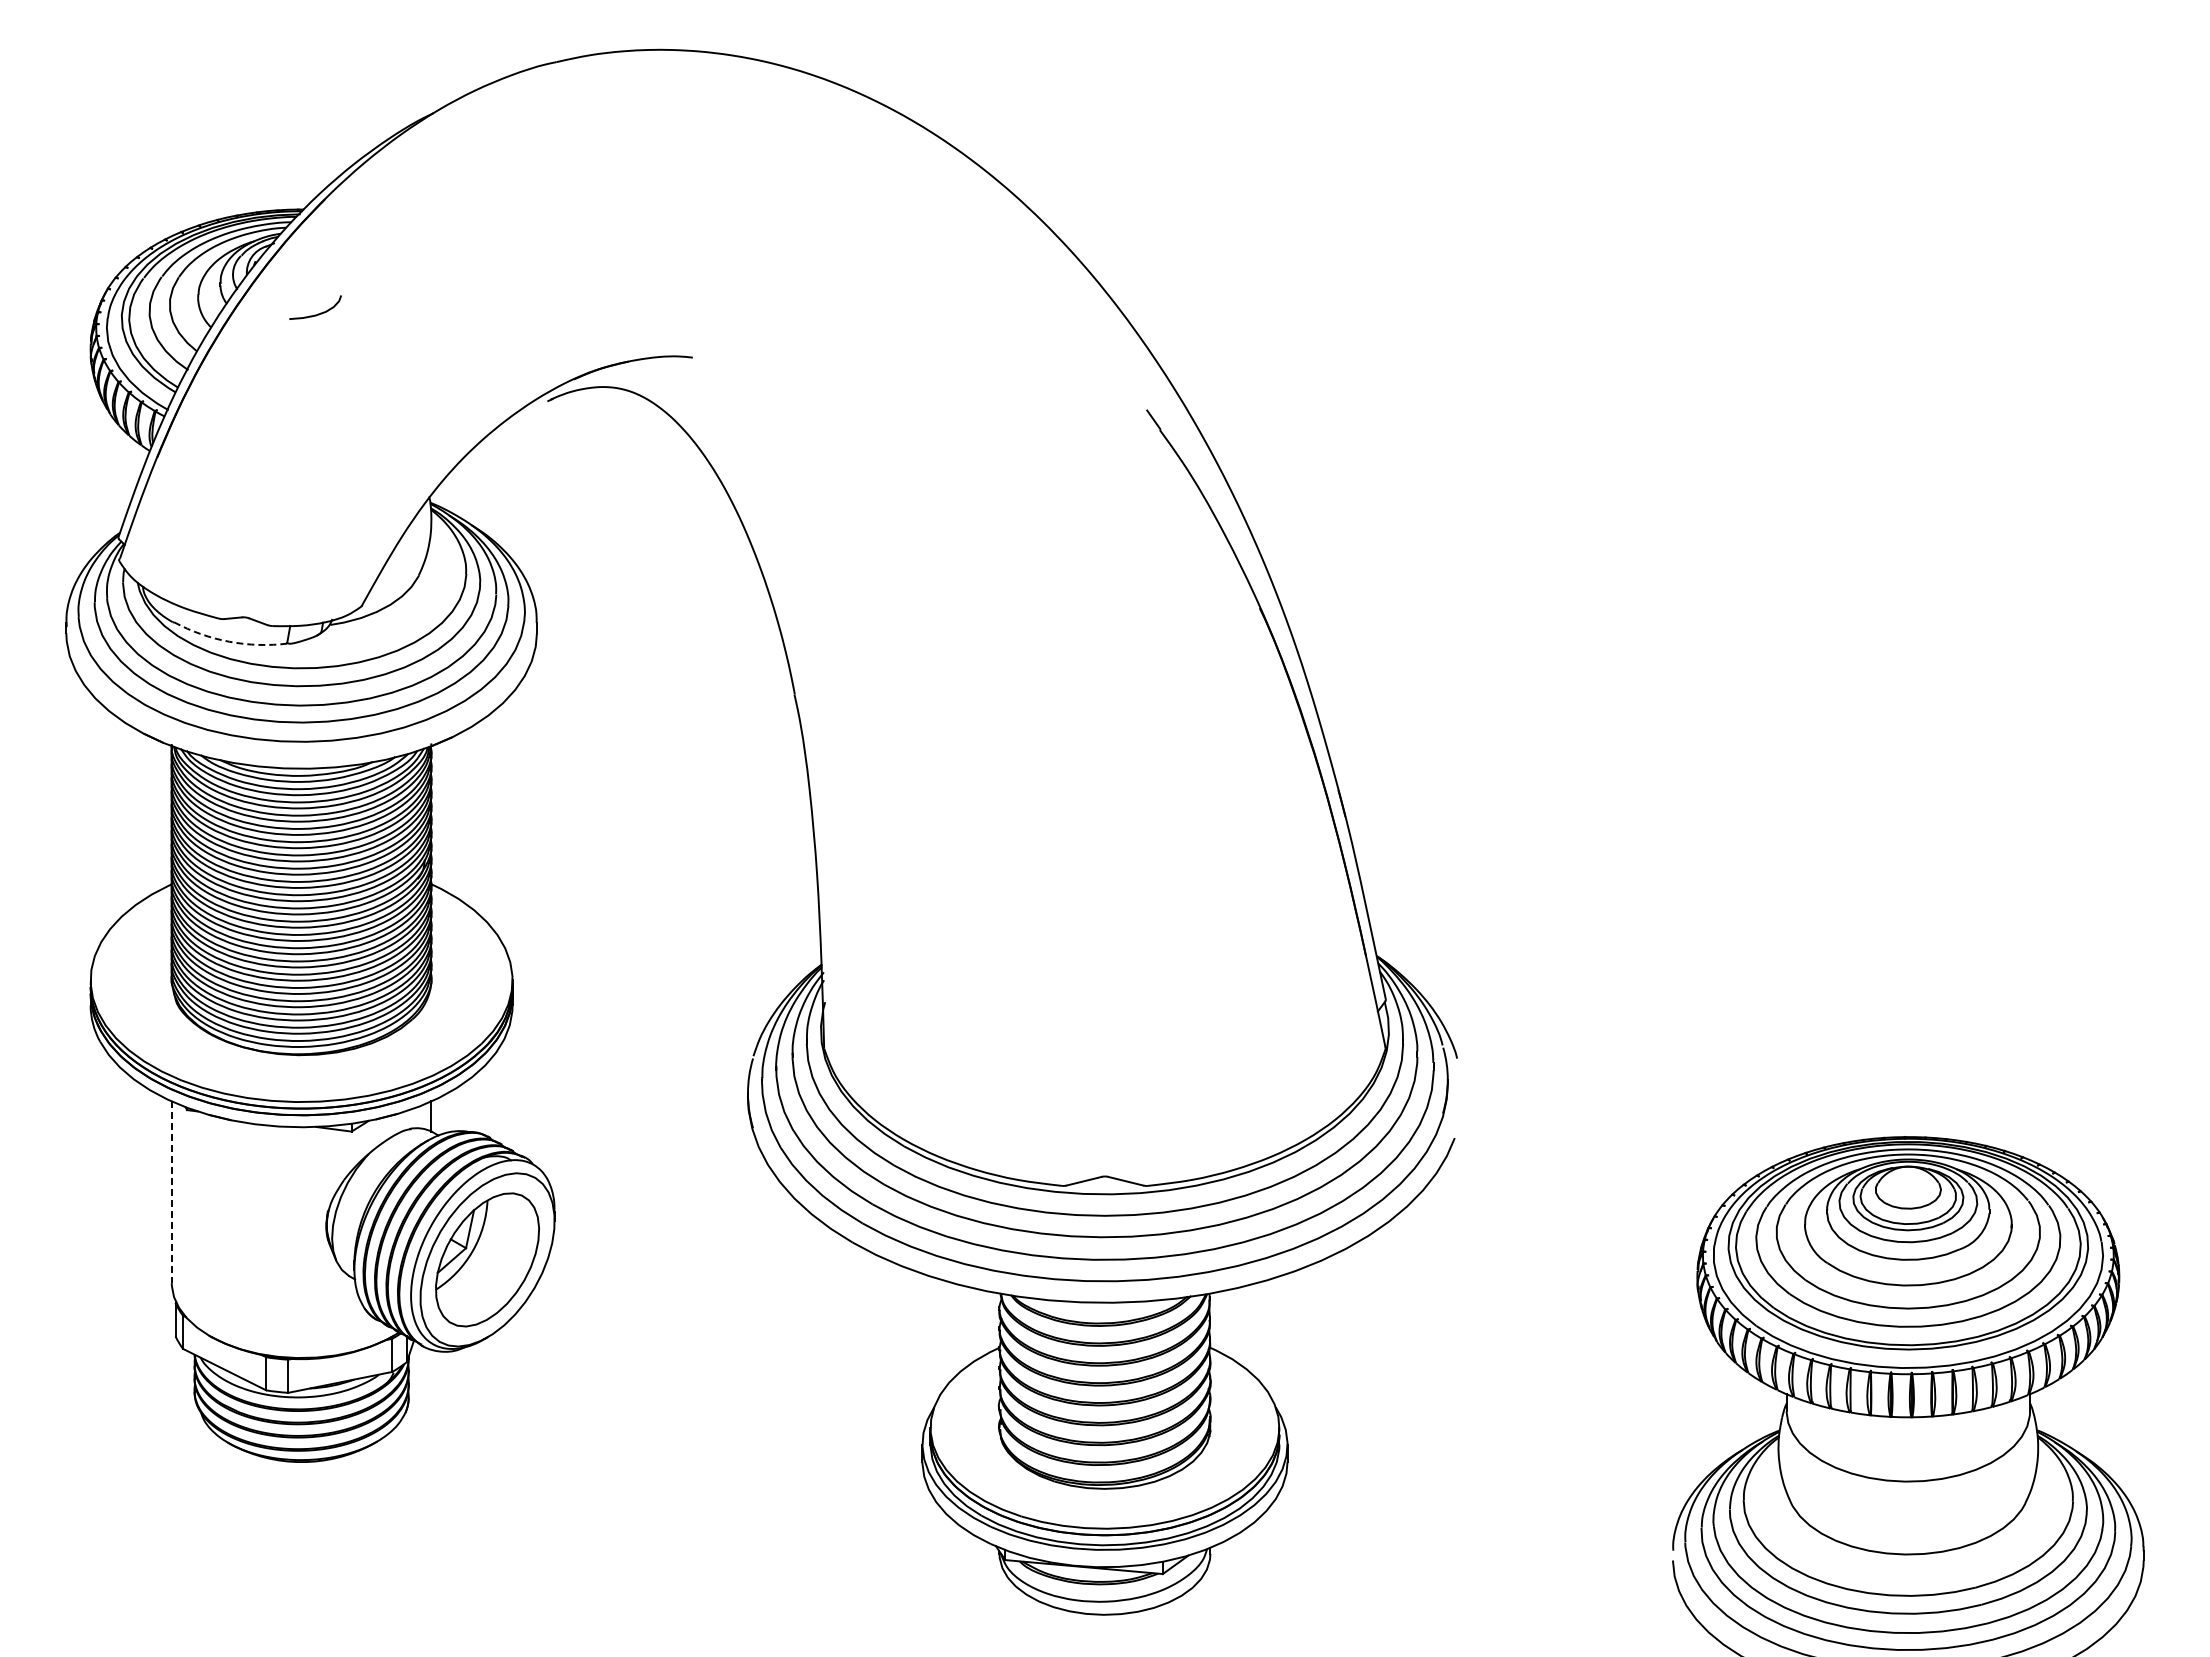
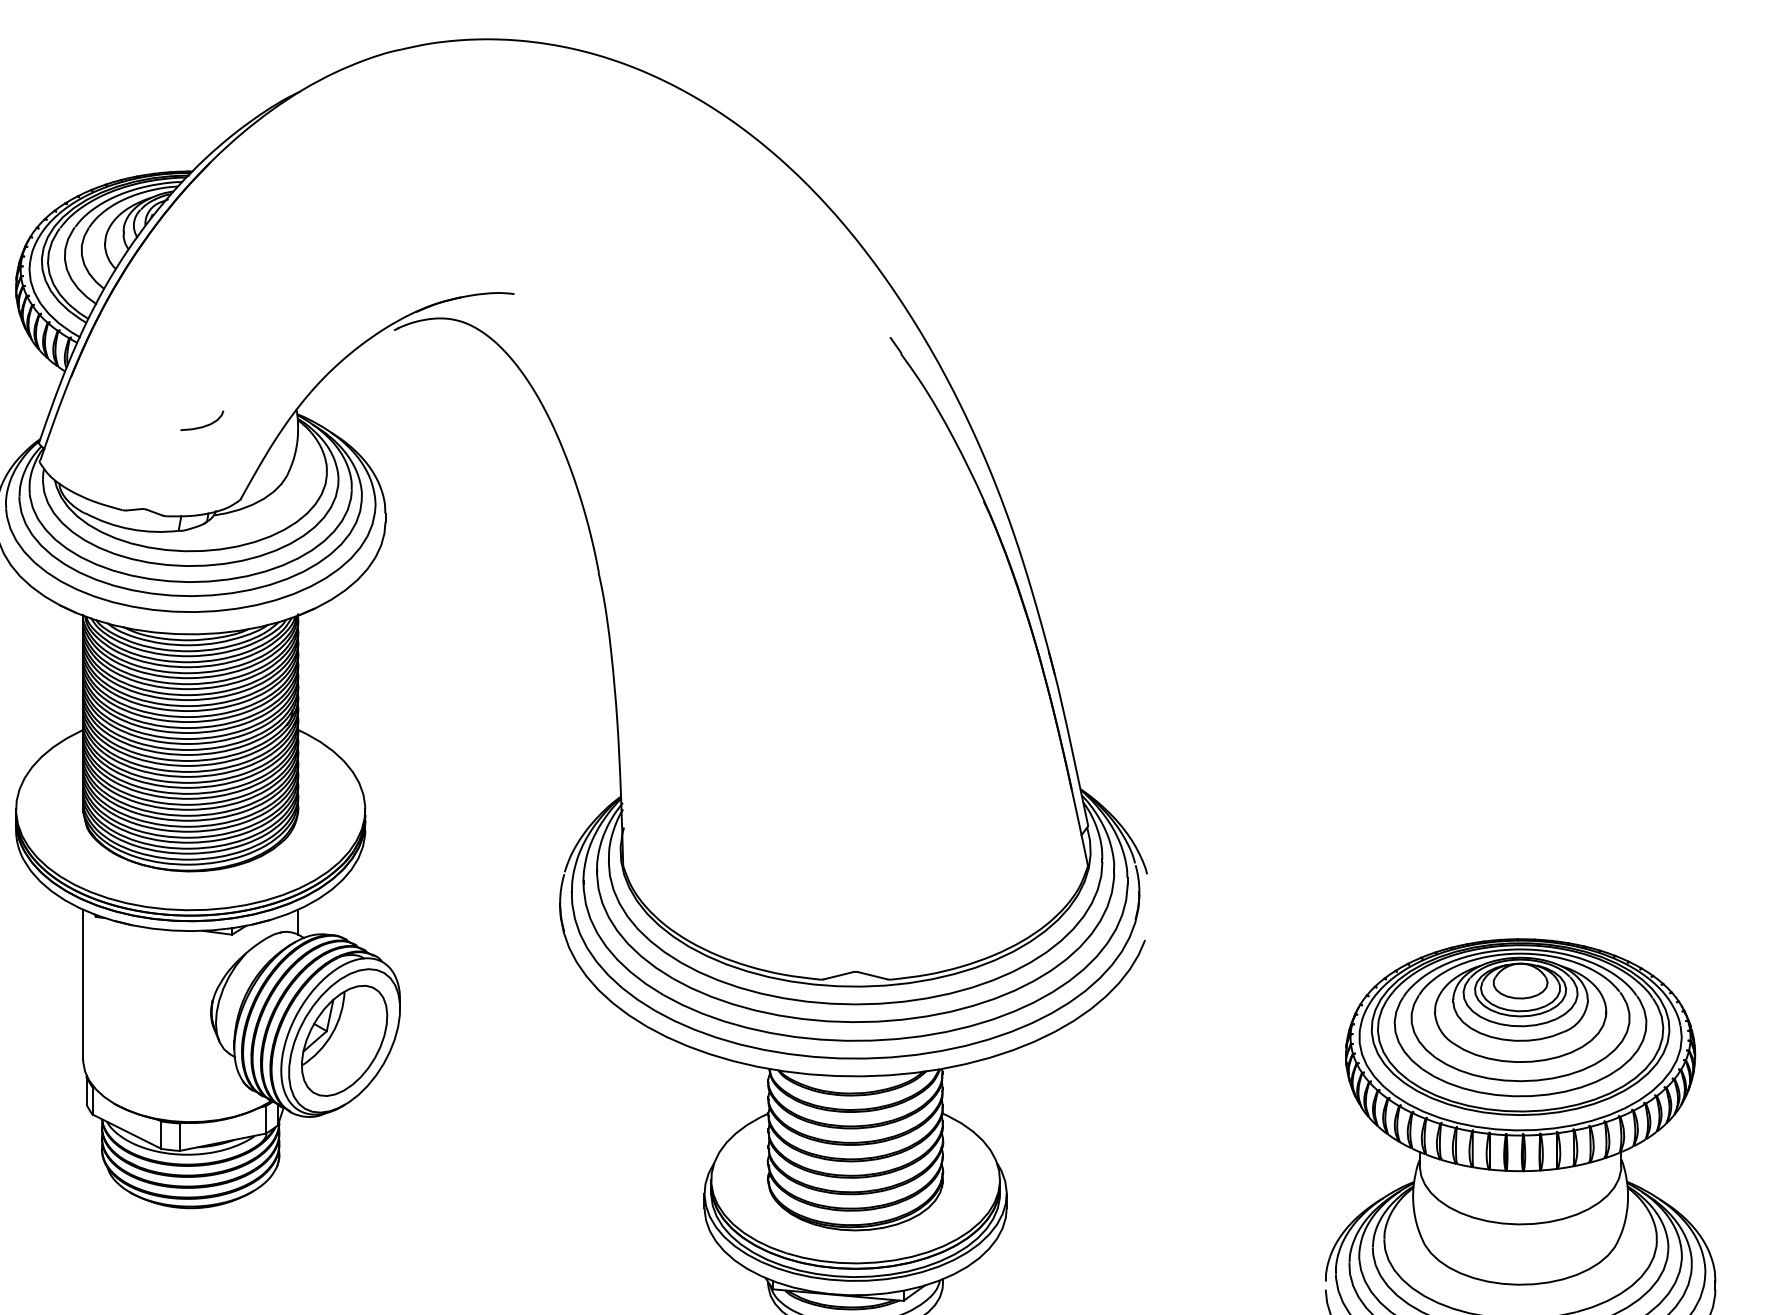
curve: (317, 313) -> (203, 425), moved
arc: (229, 641) -> (131, 529), dashed -> solid
line: (171, 1192) -> (82, 985), dashed -> solid

